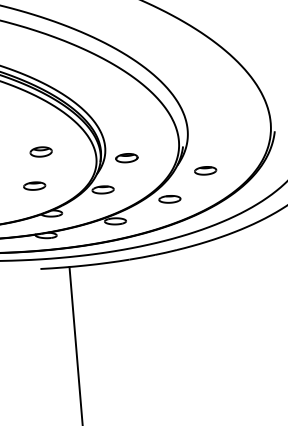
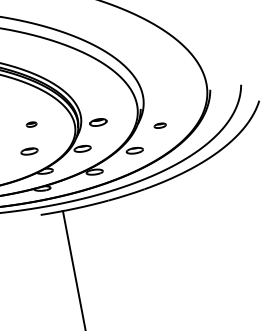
part: (40, 151) -> (31, 124), size x0.6
part: (206, 170) -> (160, 125), size x0.7

